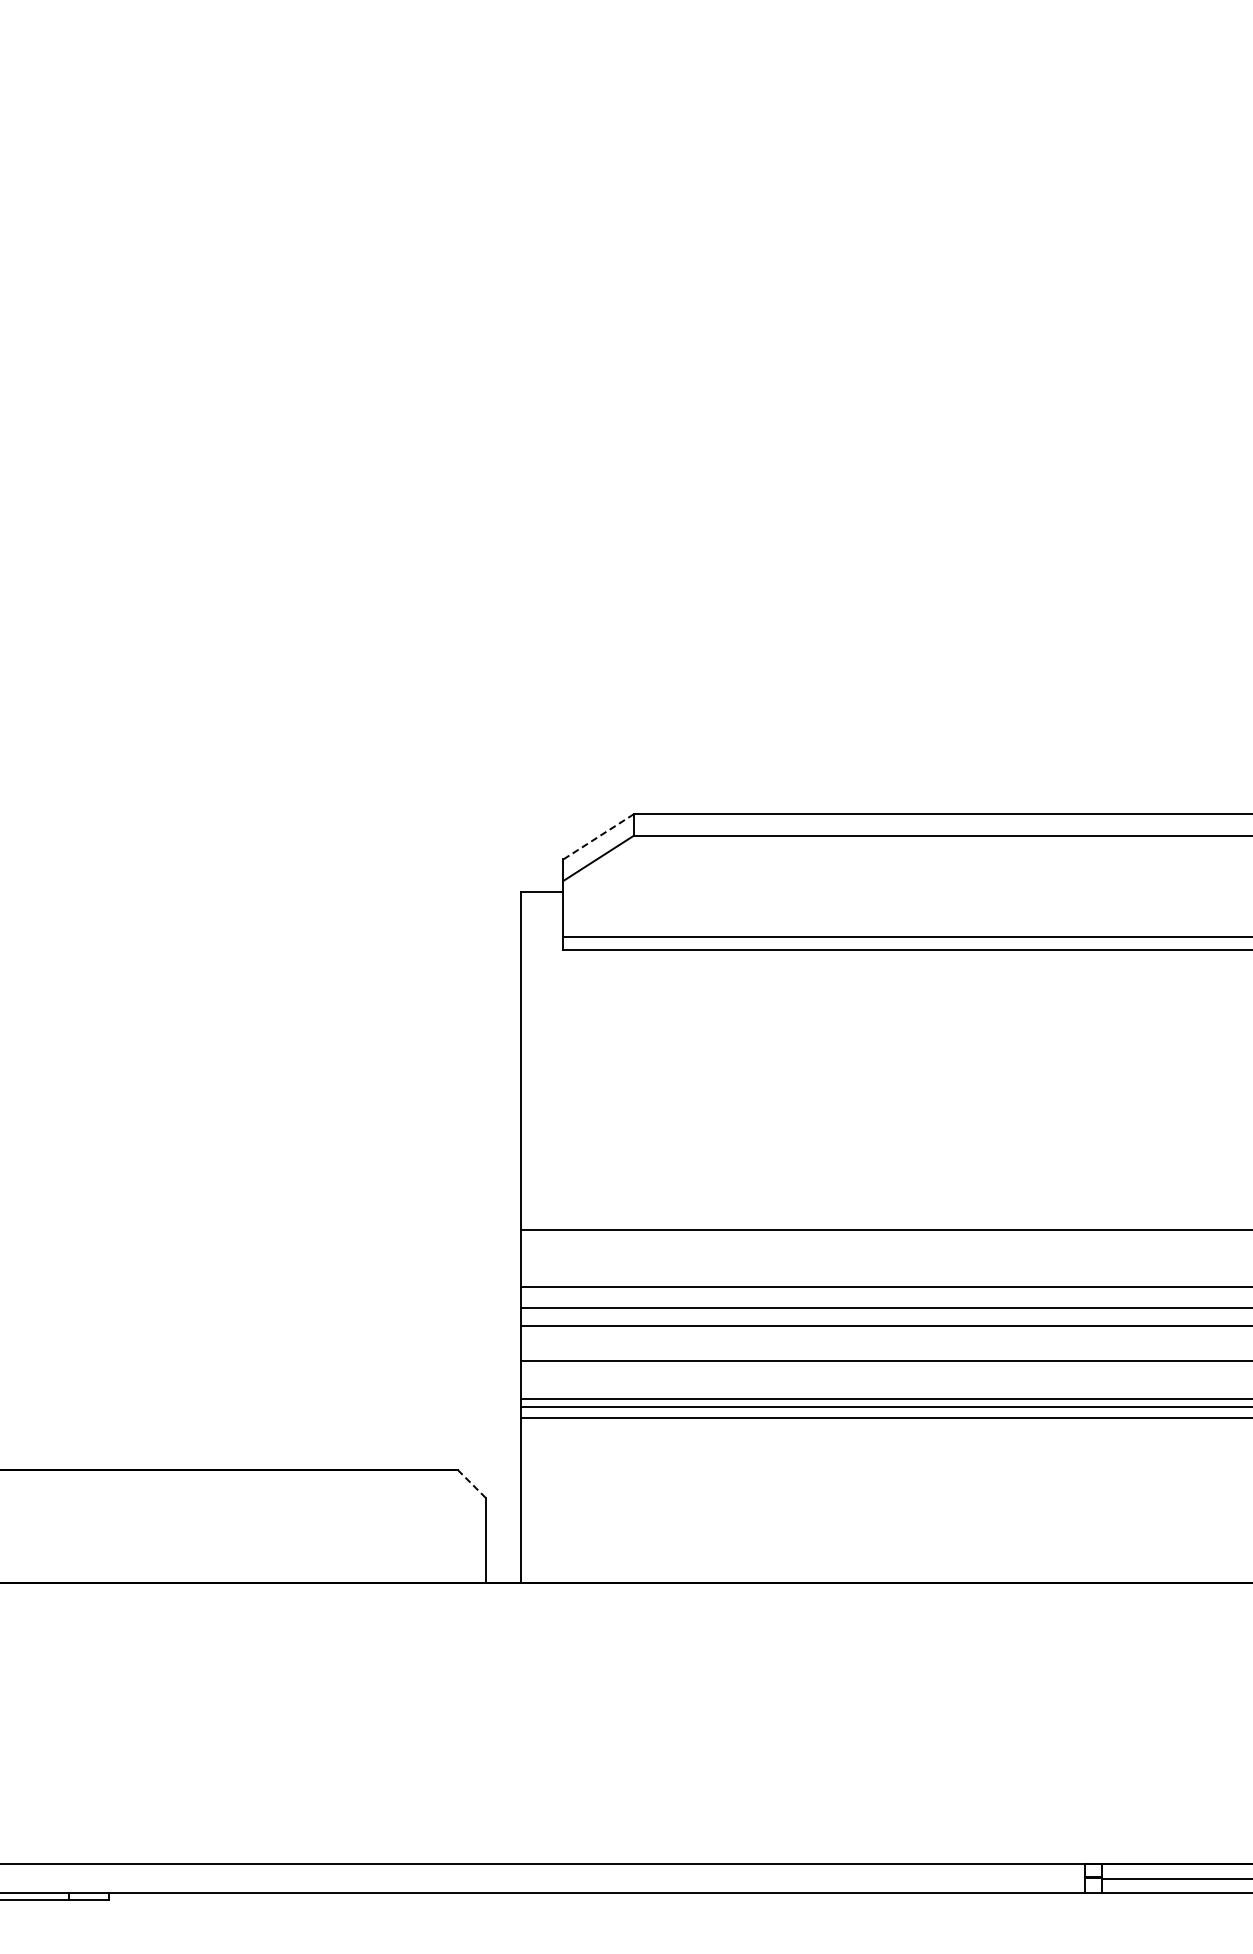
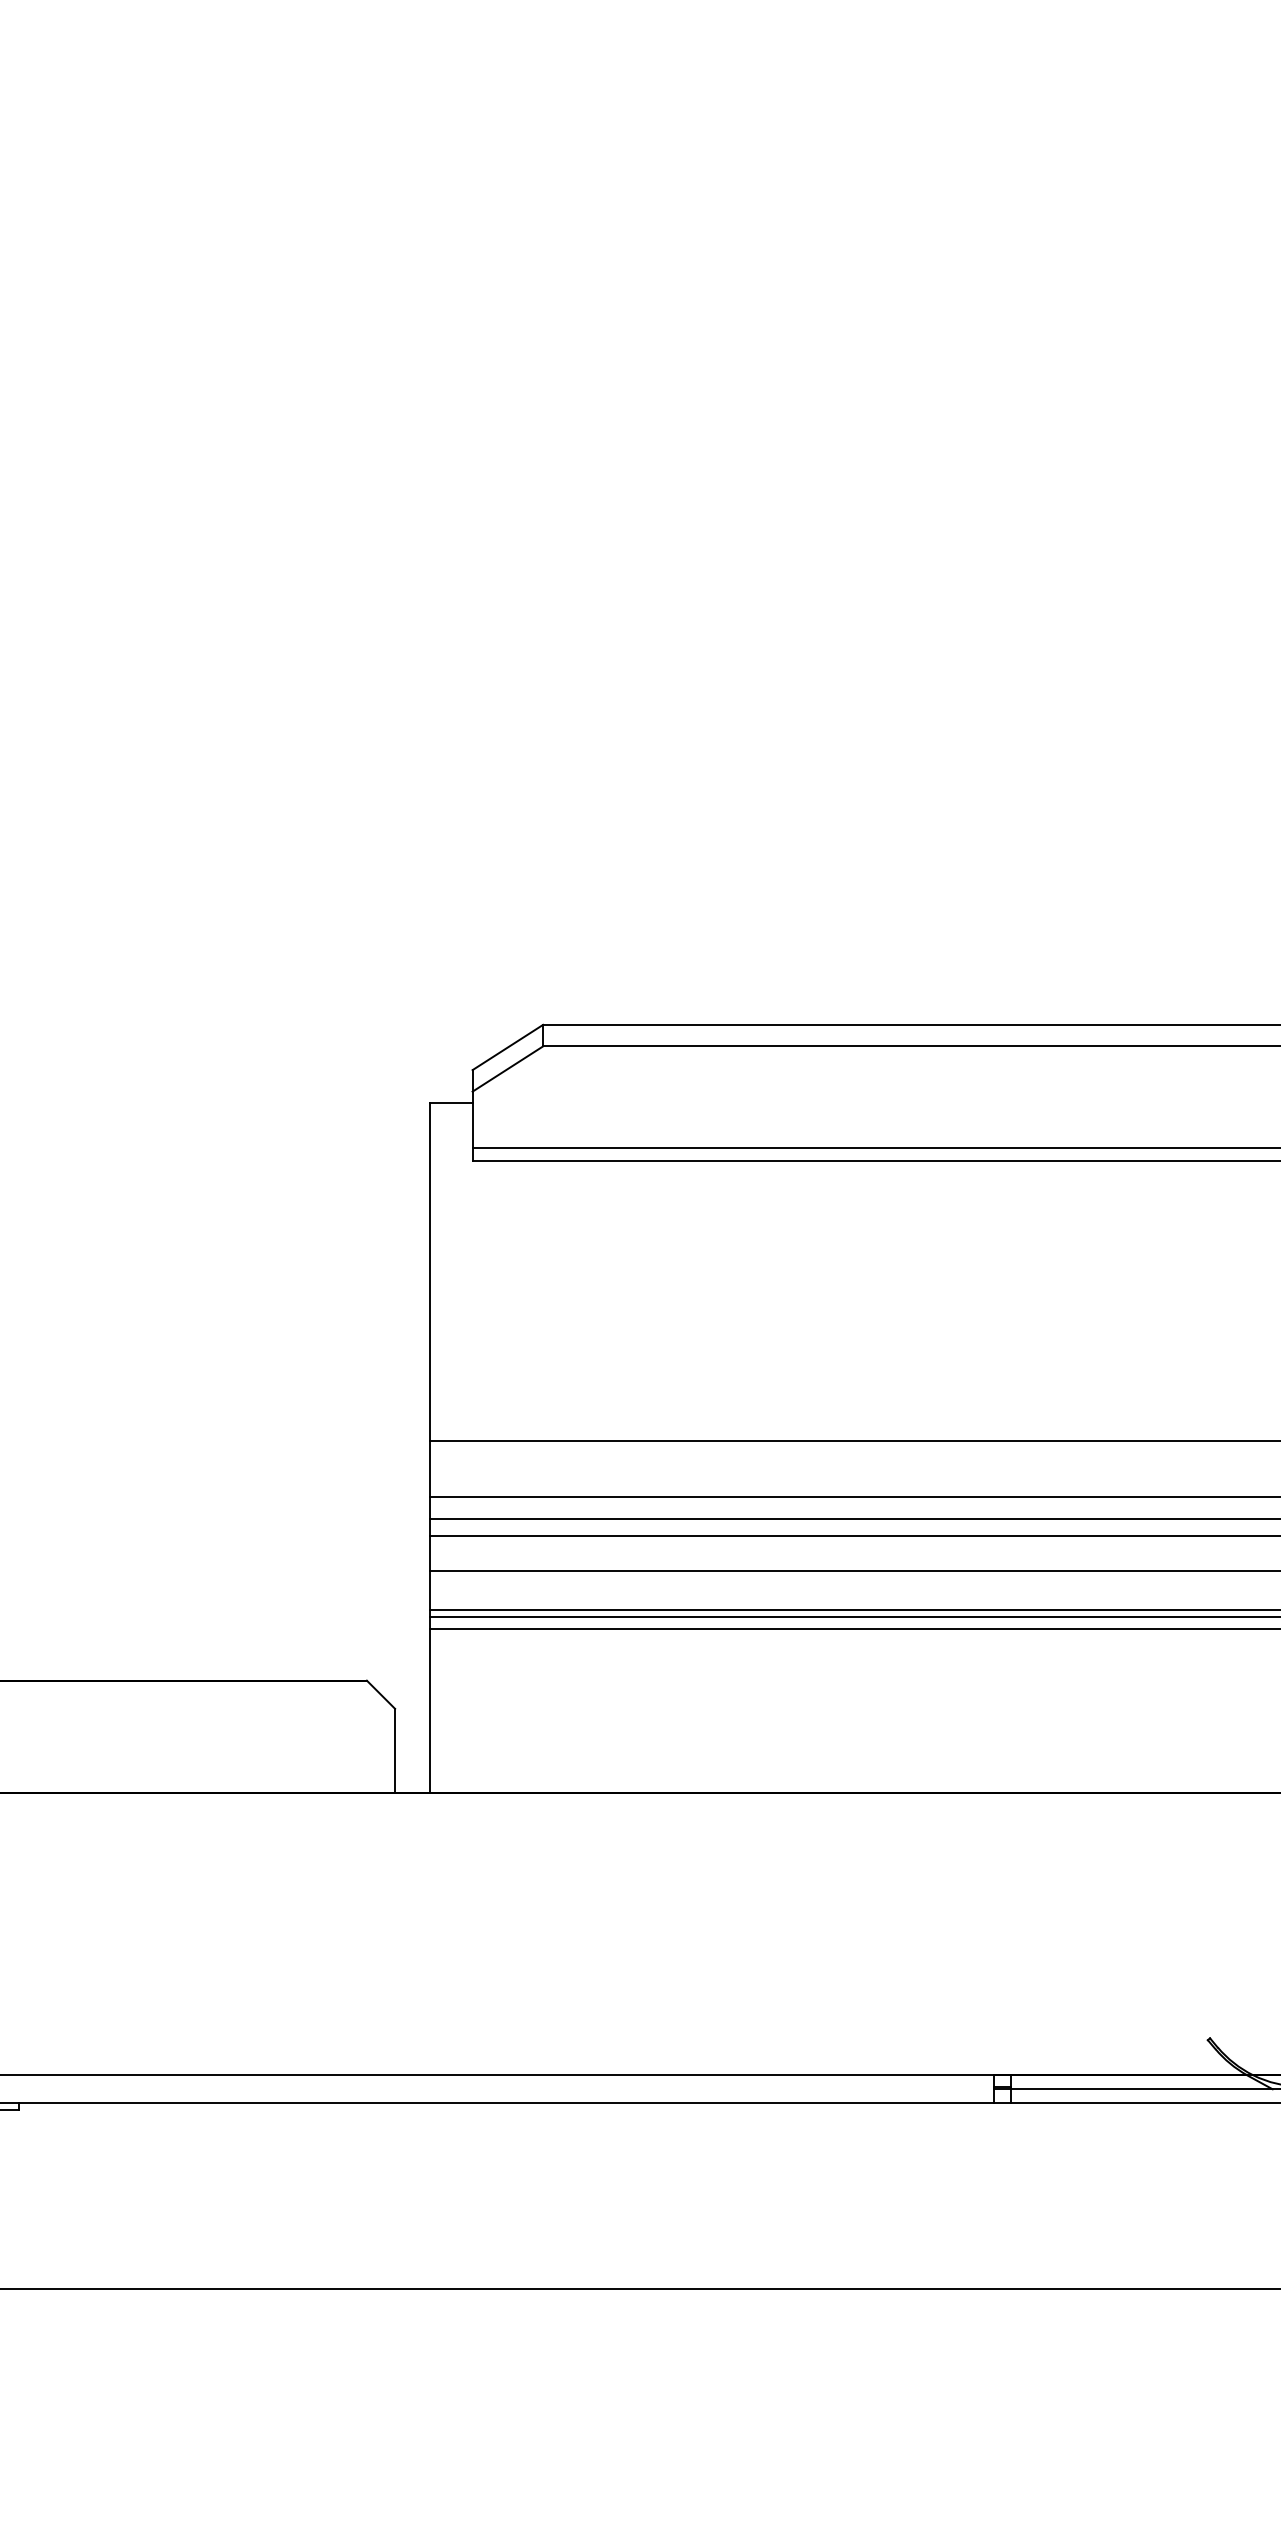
line: (598, 836) -> (507, 1047), dashed -> solid
line: (472, 1483) -> (381, 1694), dashed -> solid

